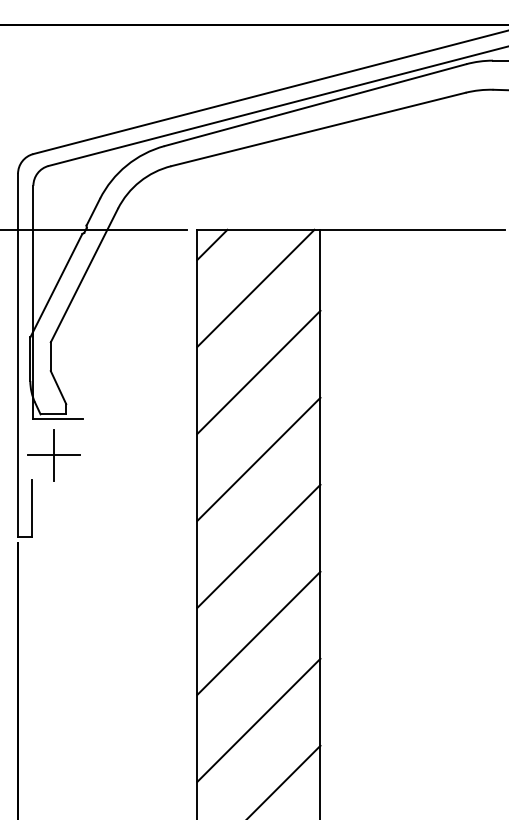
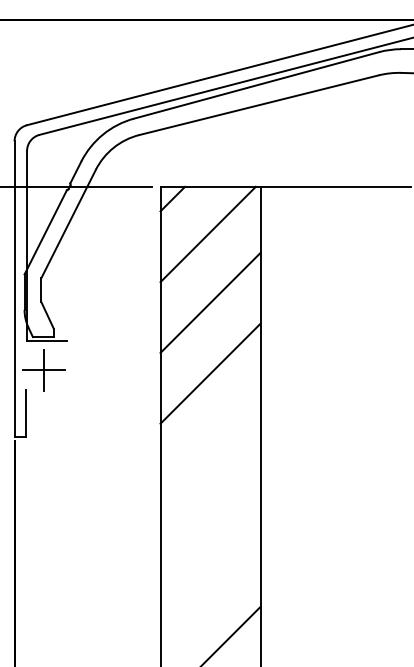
line: (258, 546) -> (210, 444), removed
line: (258, 633) -> (210, 515), removed
line: (258, 719) -> (210, 585), removed

